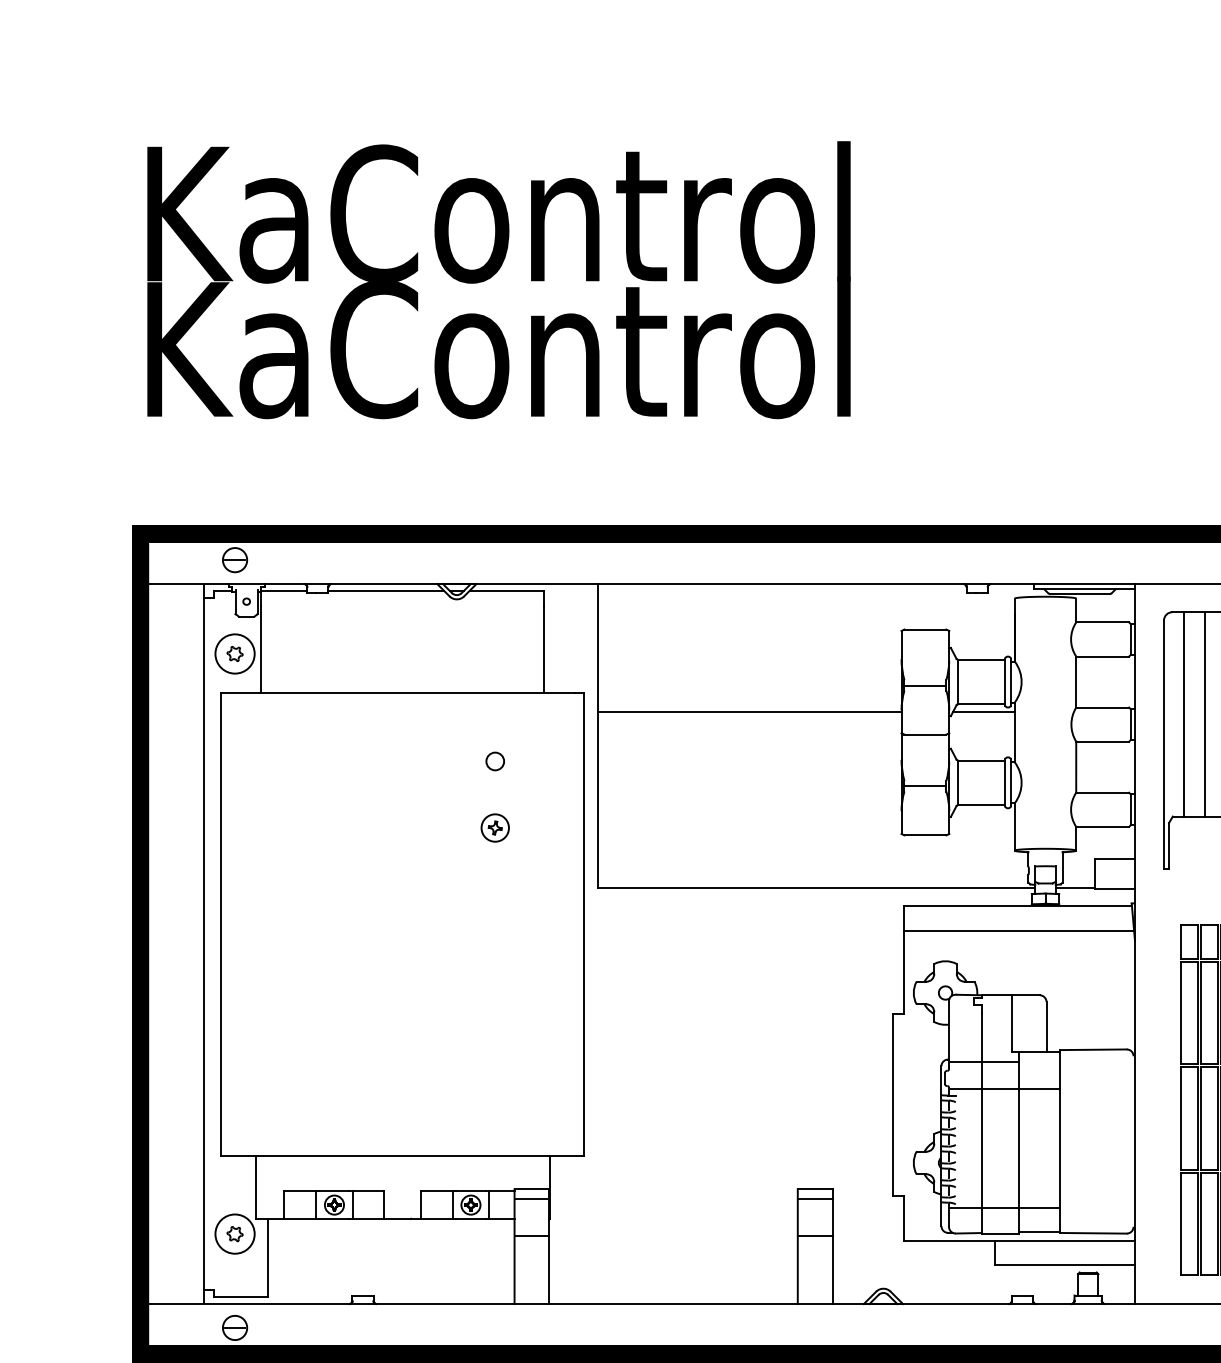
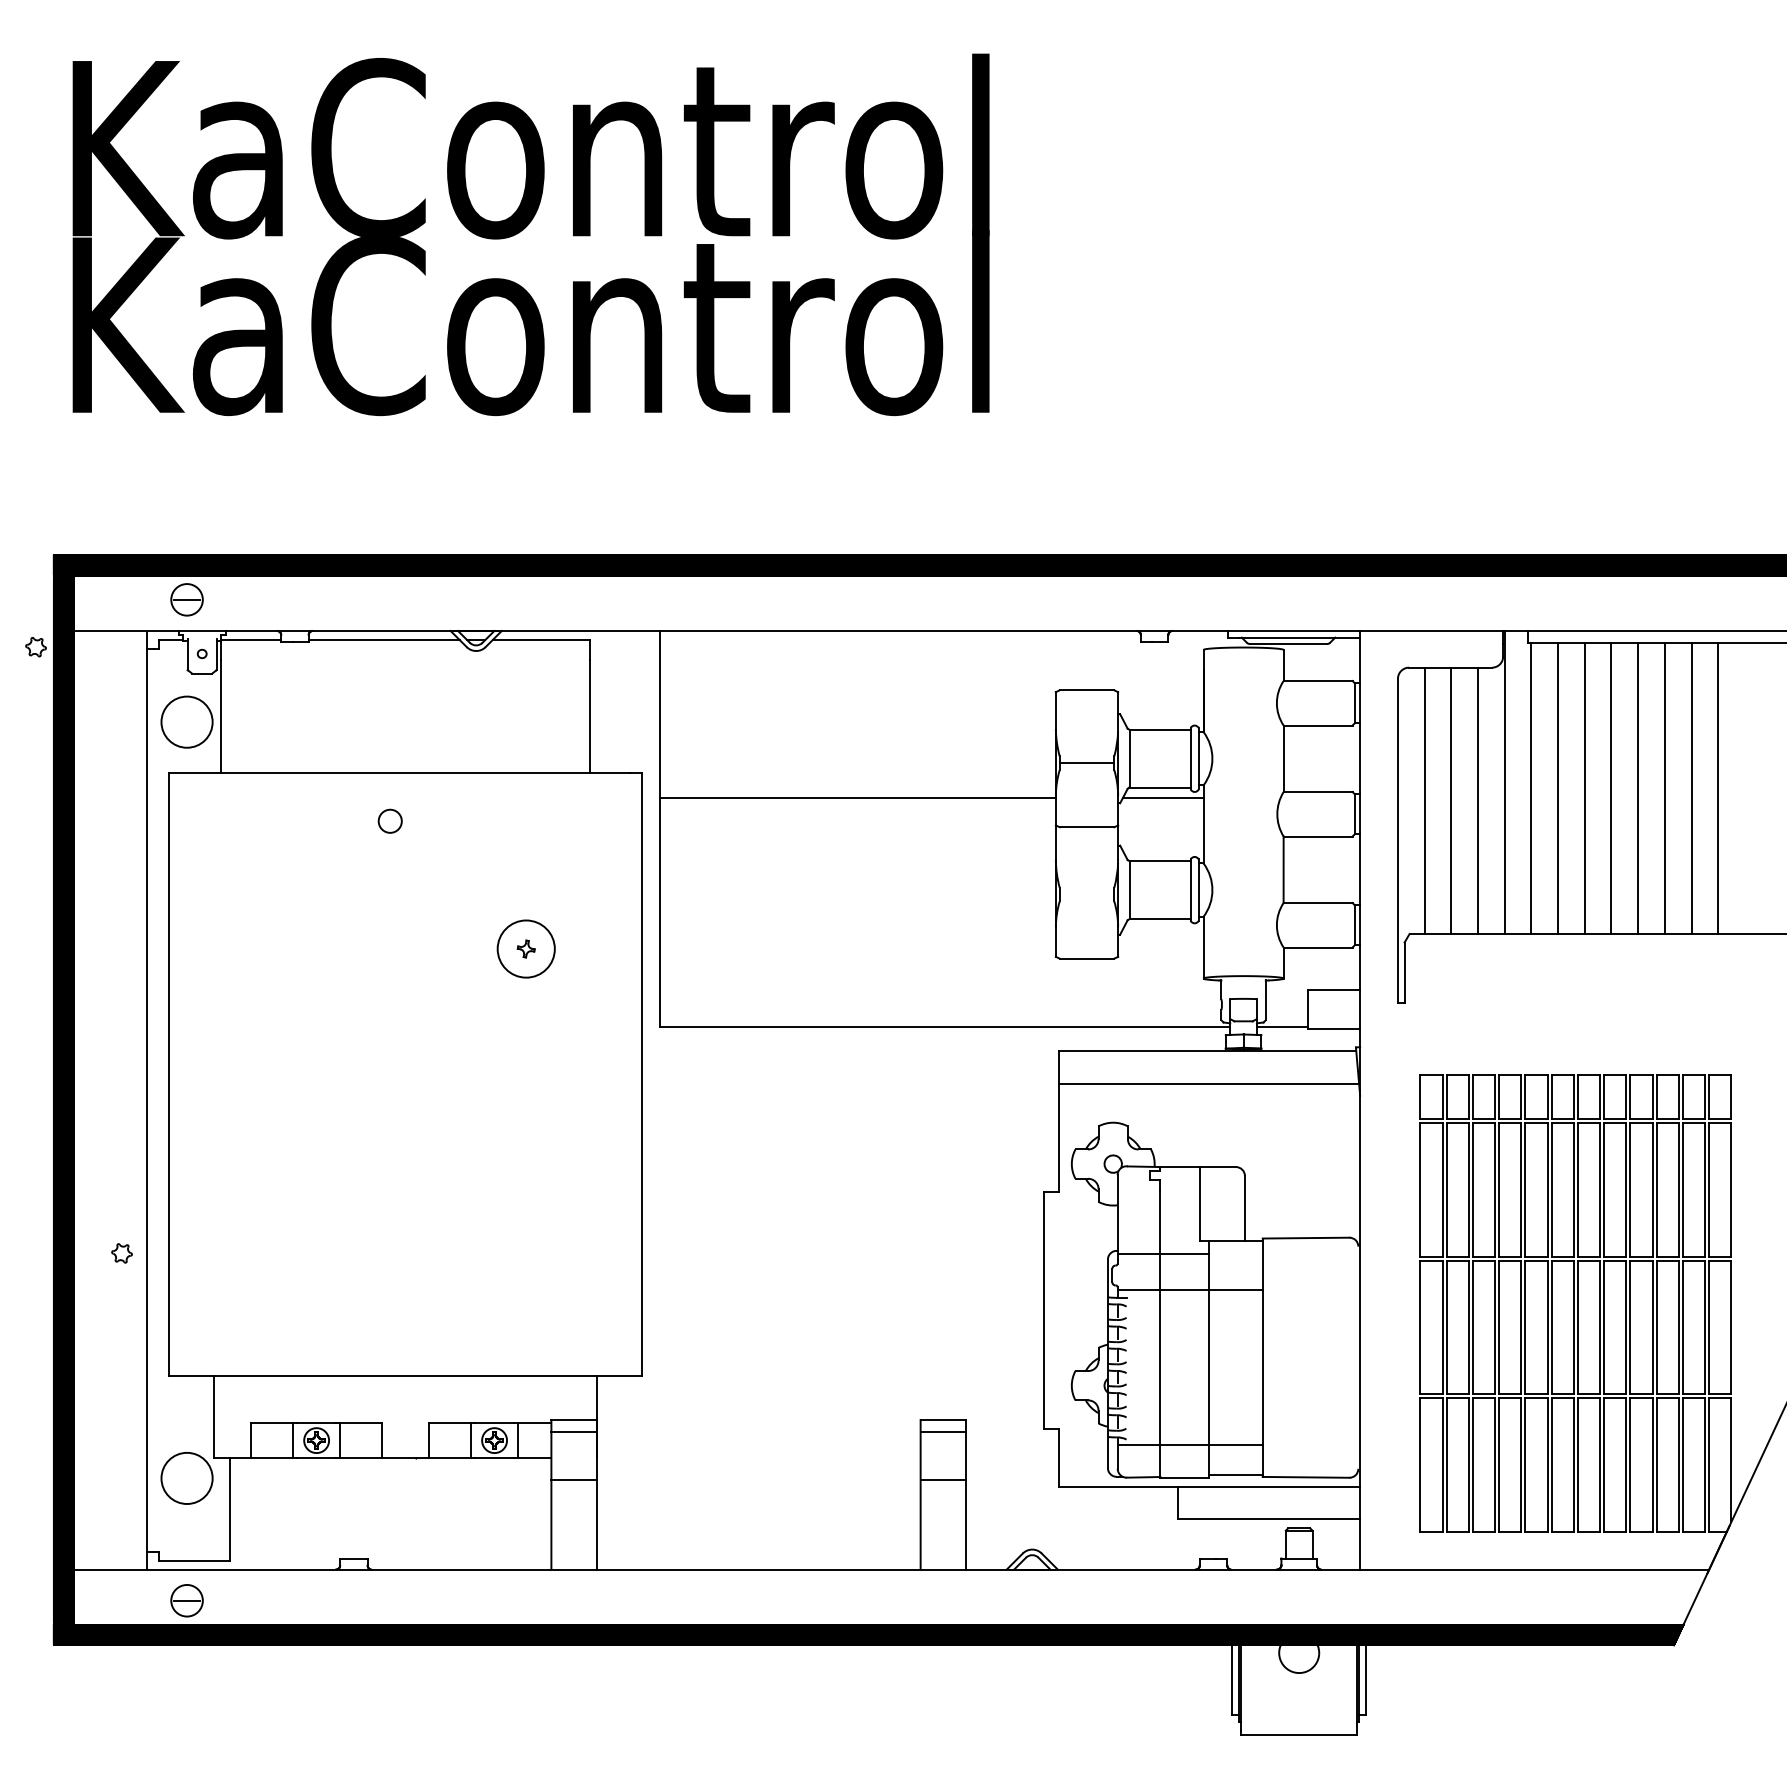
part: (234, 654) -> (35, 647), moved
circle: (494, 760) -> (389, 820), moved
line: (925, 786) -> (1086, 894), removed
circle: (495, 827) -> (526, 948), size x1.6
part: (234, 1234) -> (121, 1253), moved

